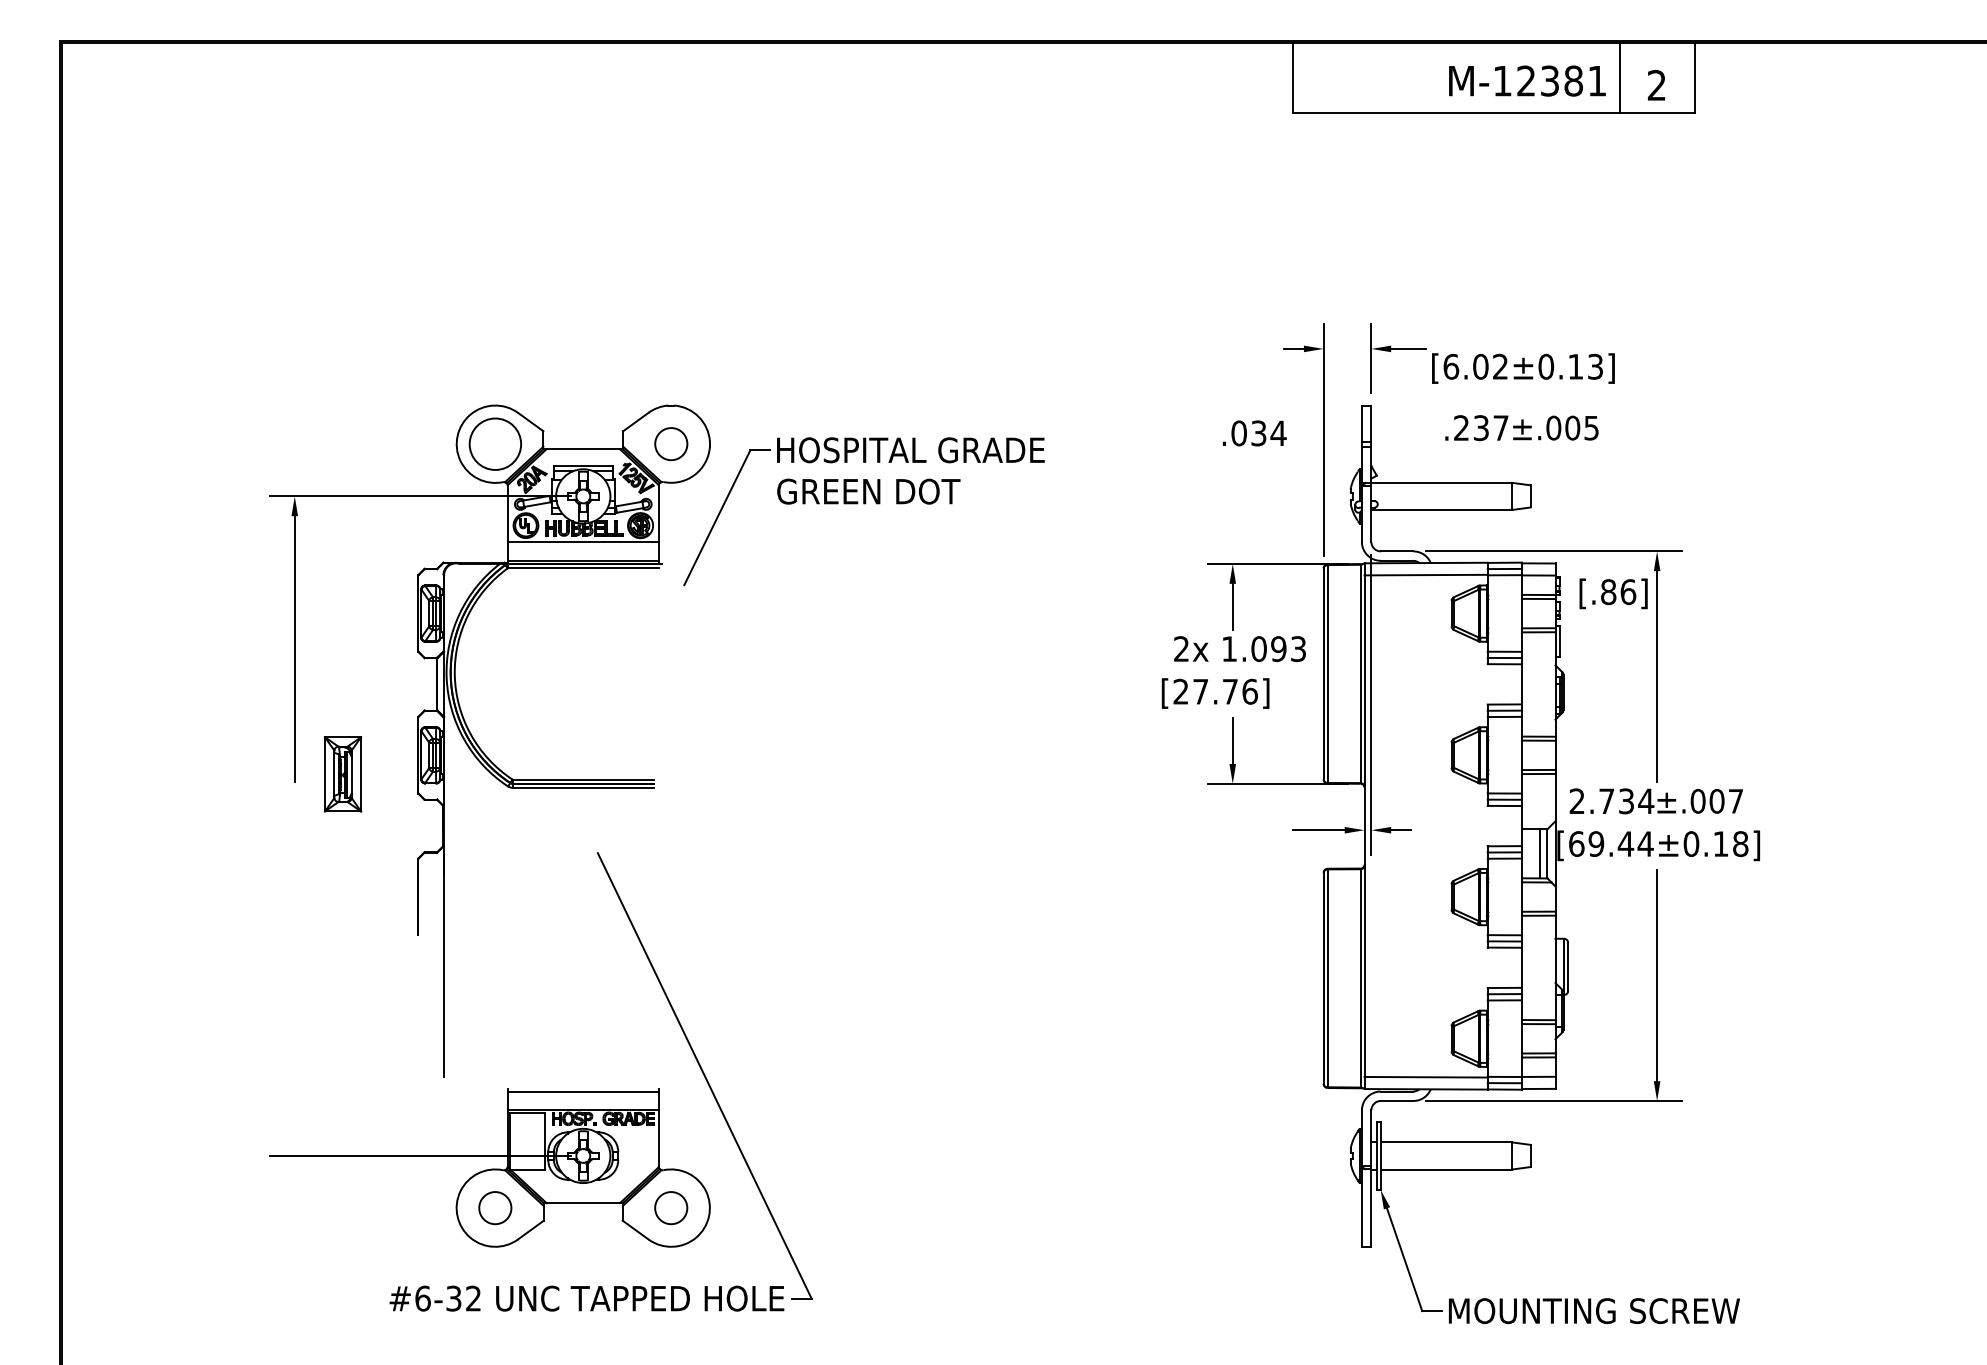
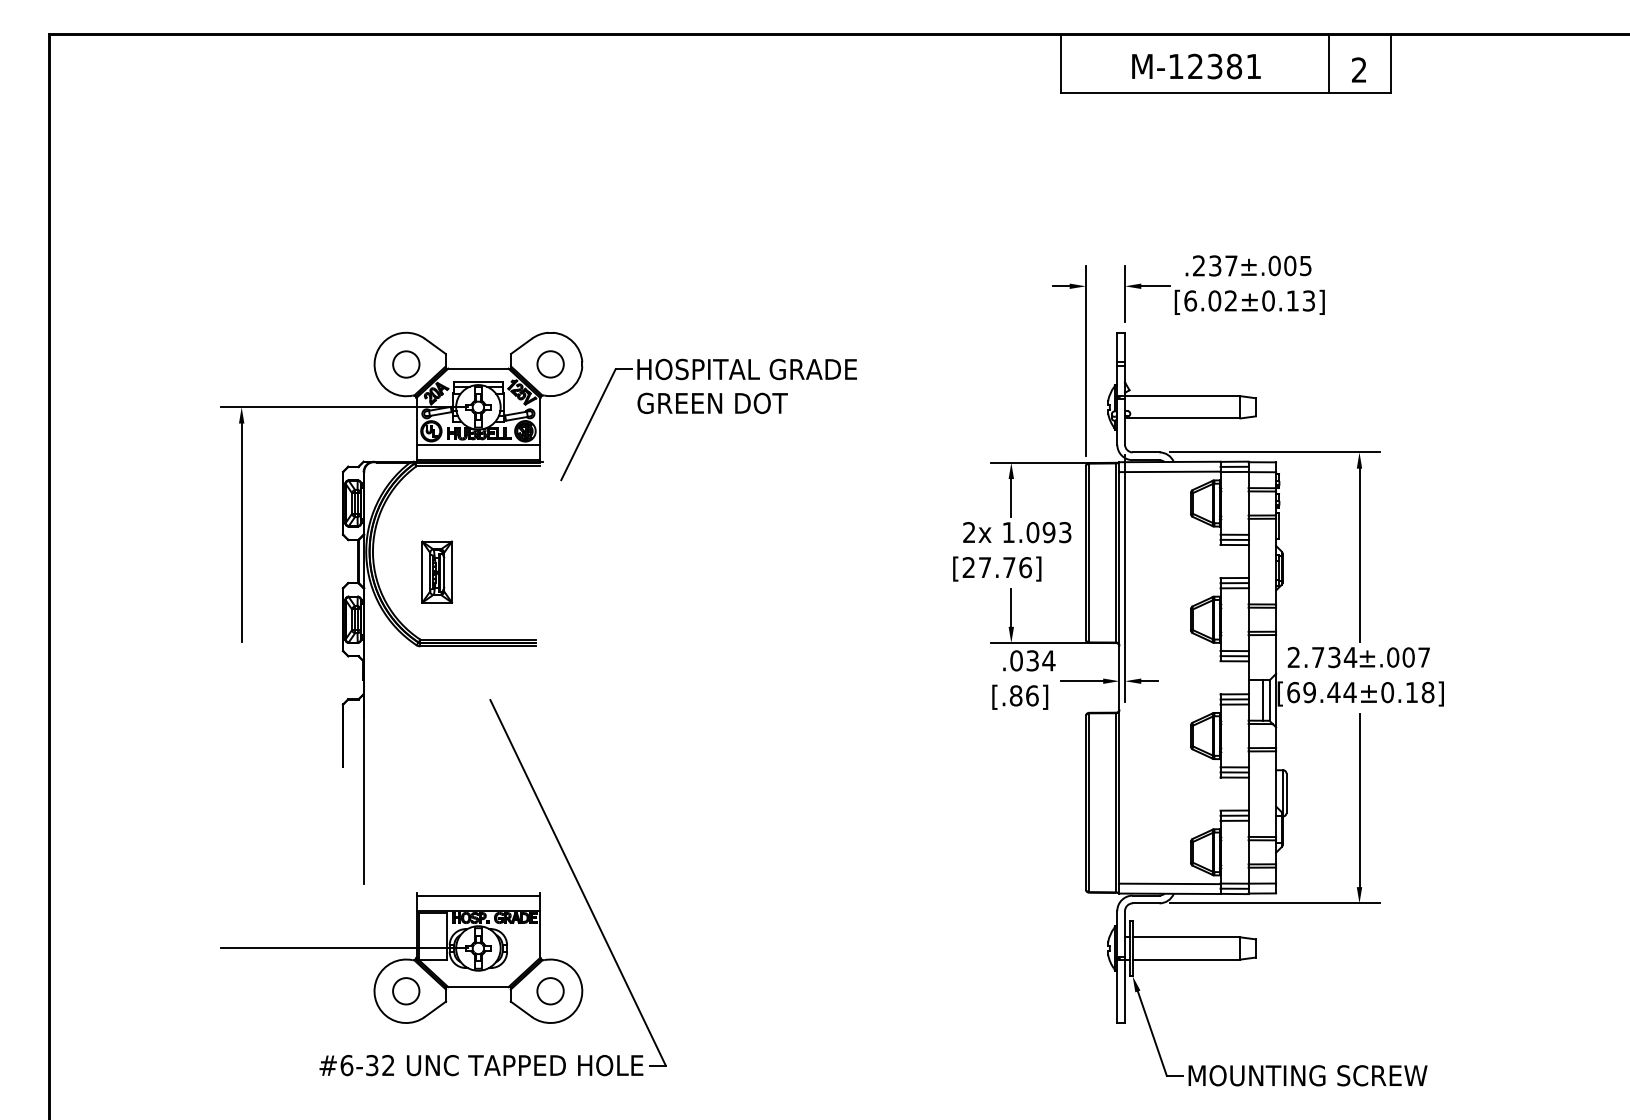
text: (1527, 80) -> (1196, 66), moved
text: (1521, 428) -> (1248, 266), moved
text: (1254, 433) -> (1029, 660), moved
circle: (495, 444) -> (406, 364), size x0.62
text: (1613, 593) -> (1020, 697), moved
part: (342, 774) -> (436, 572), moved

